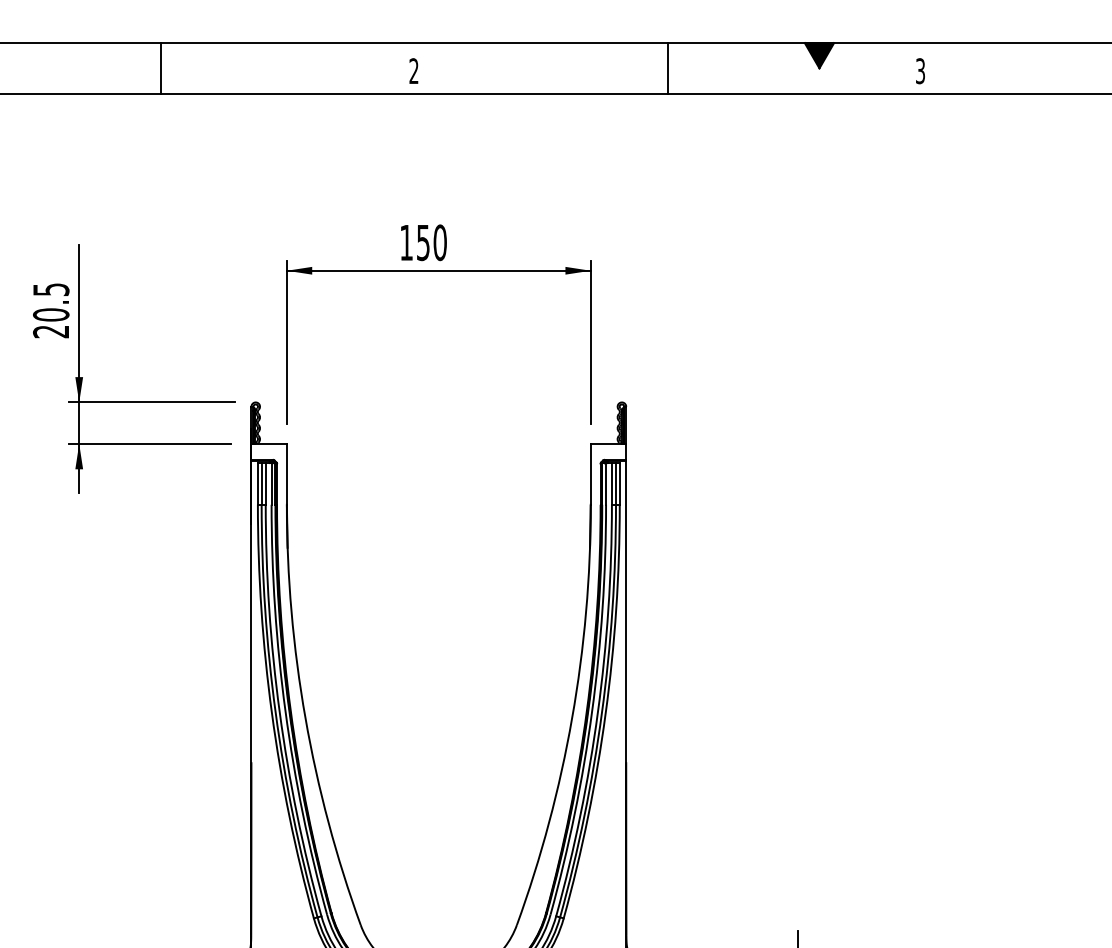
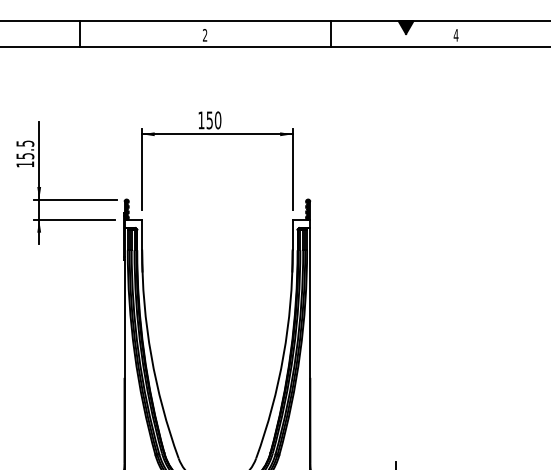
text: (919, 71) -> (455, 35), 3 -> 4
text: (51, 321) -> (25, 159), 20.5 -> 15.5

